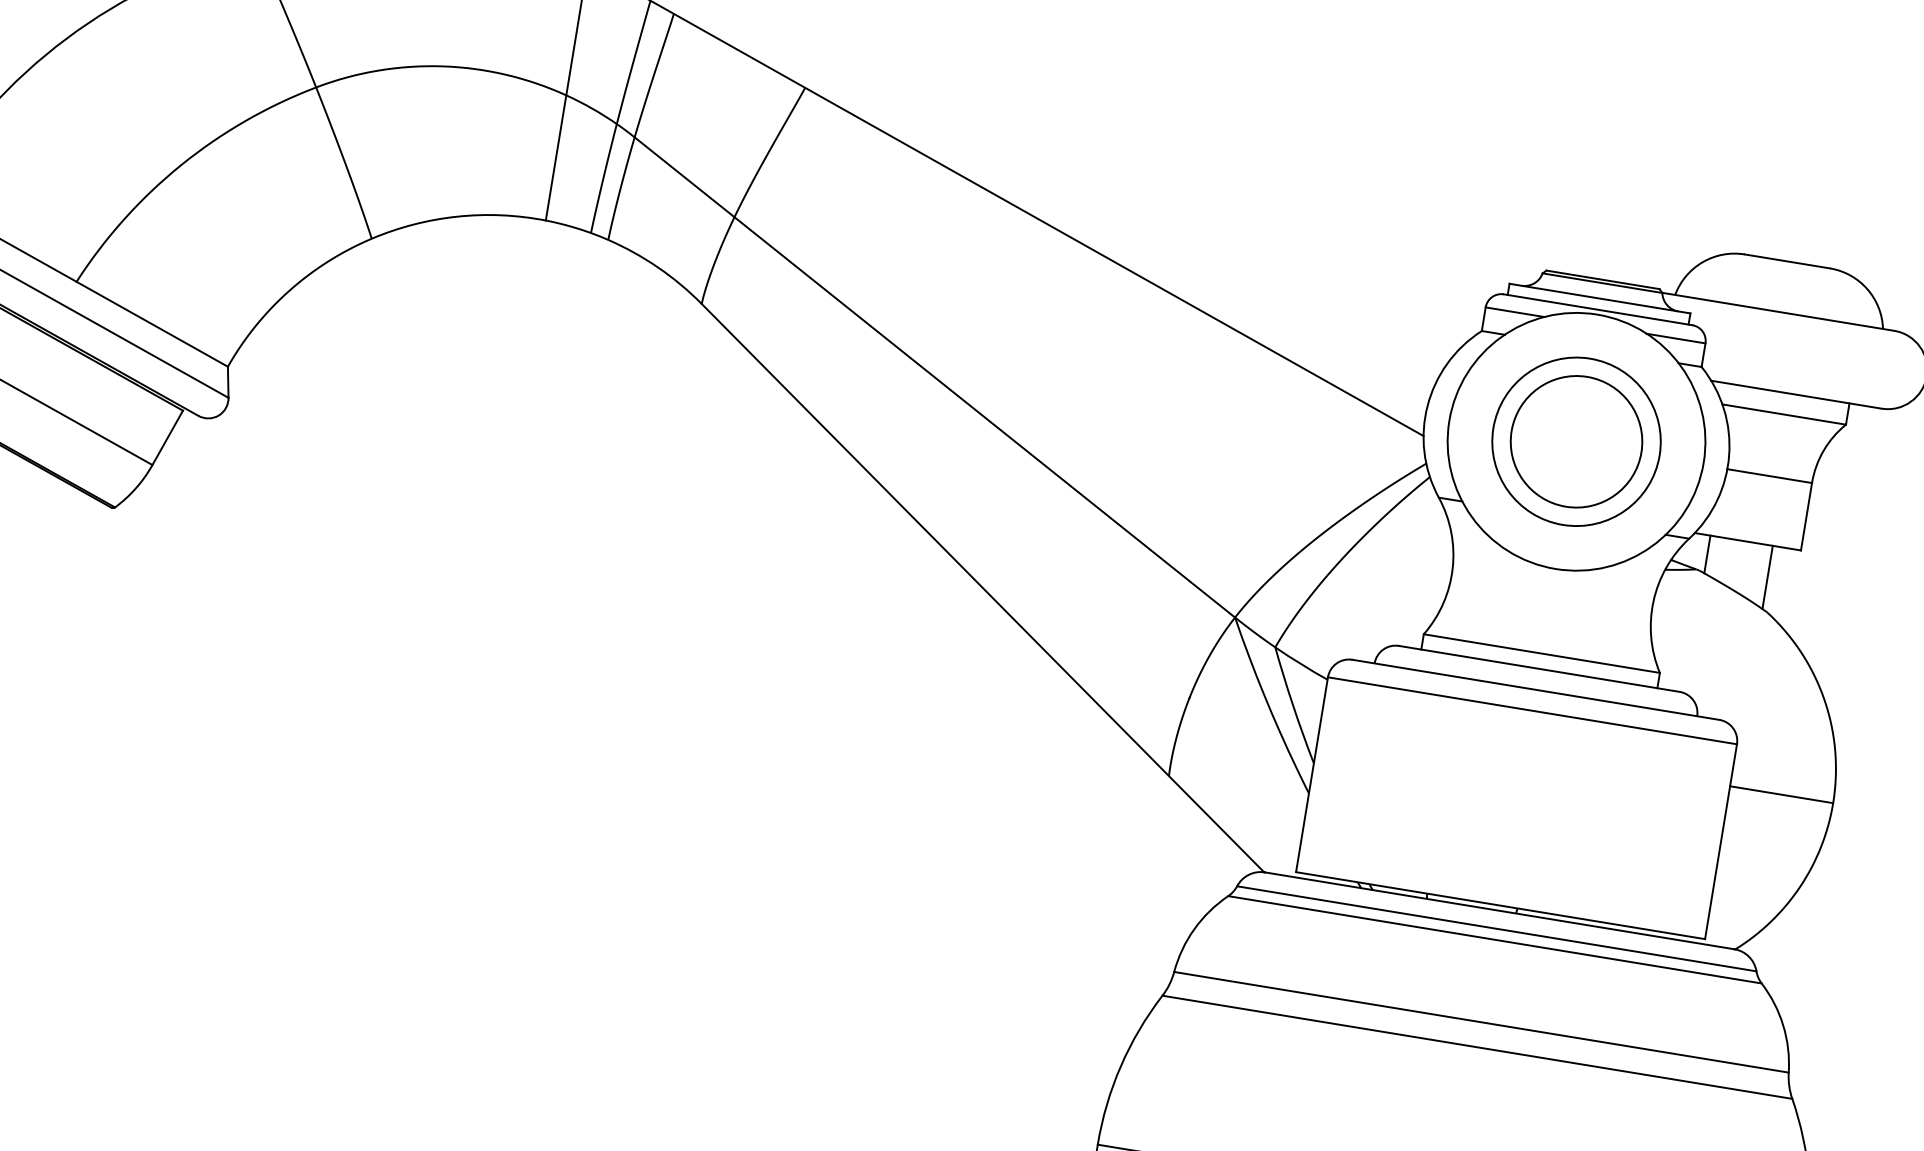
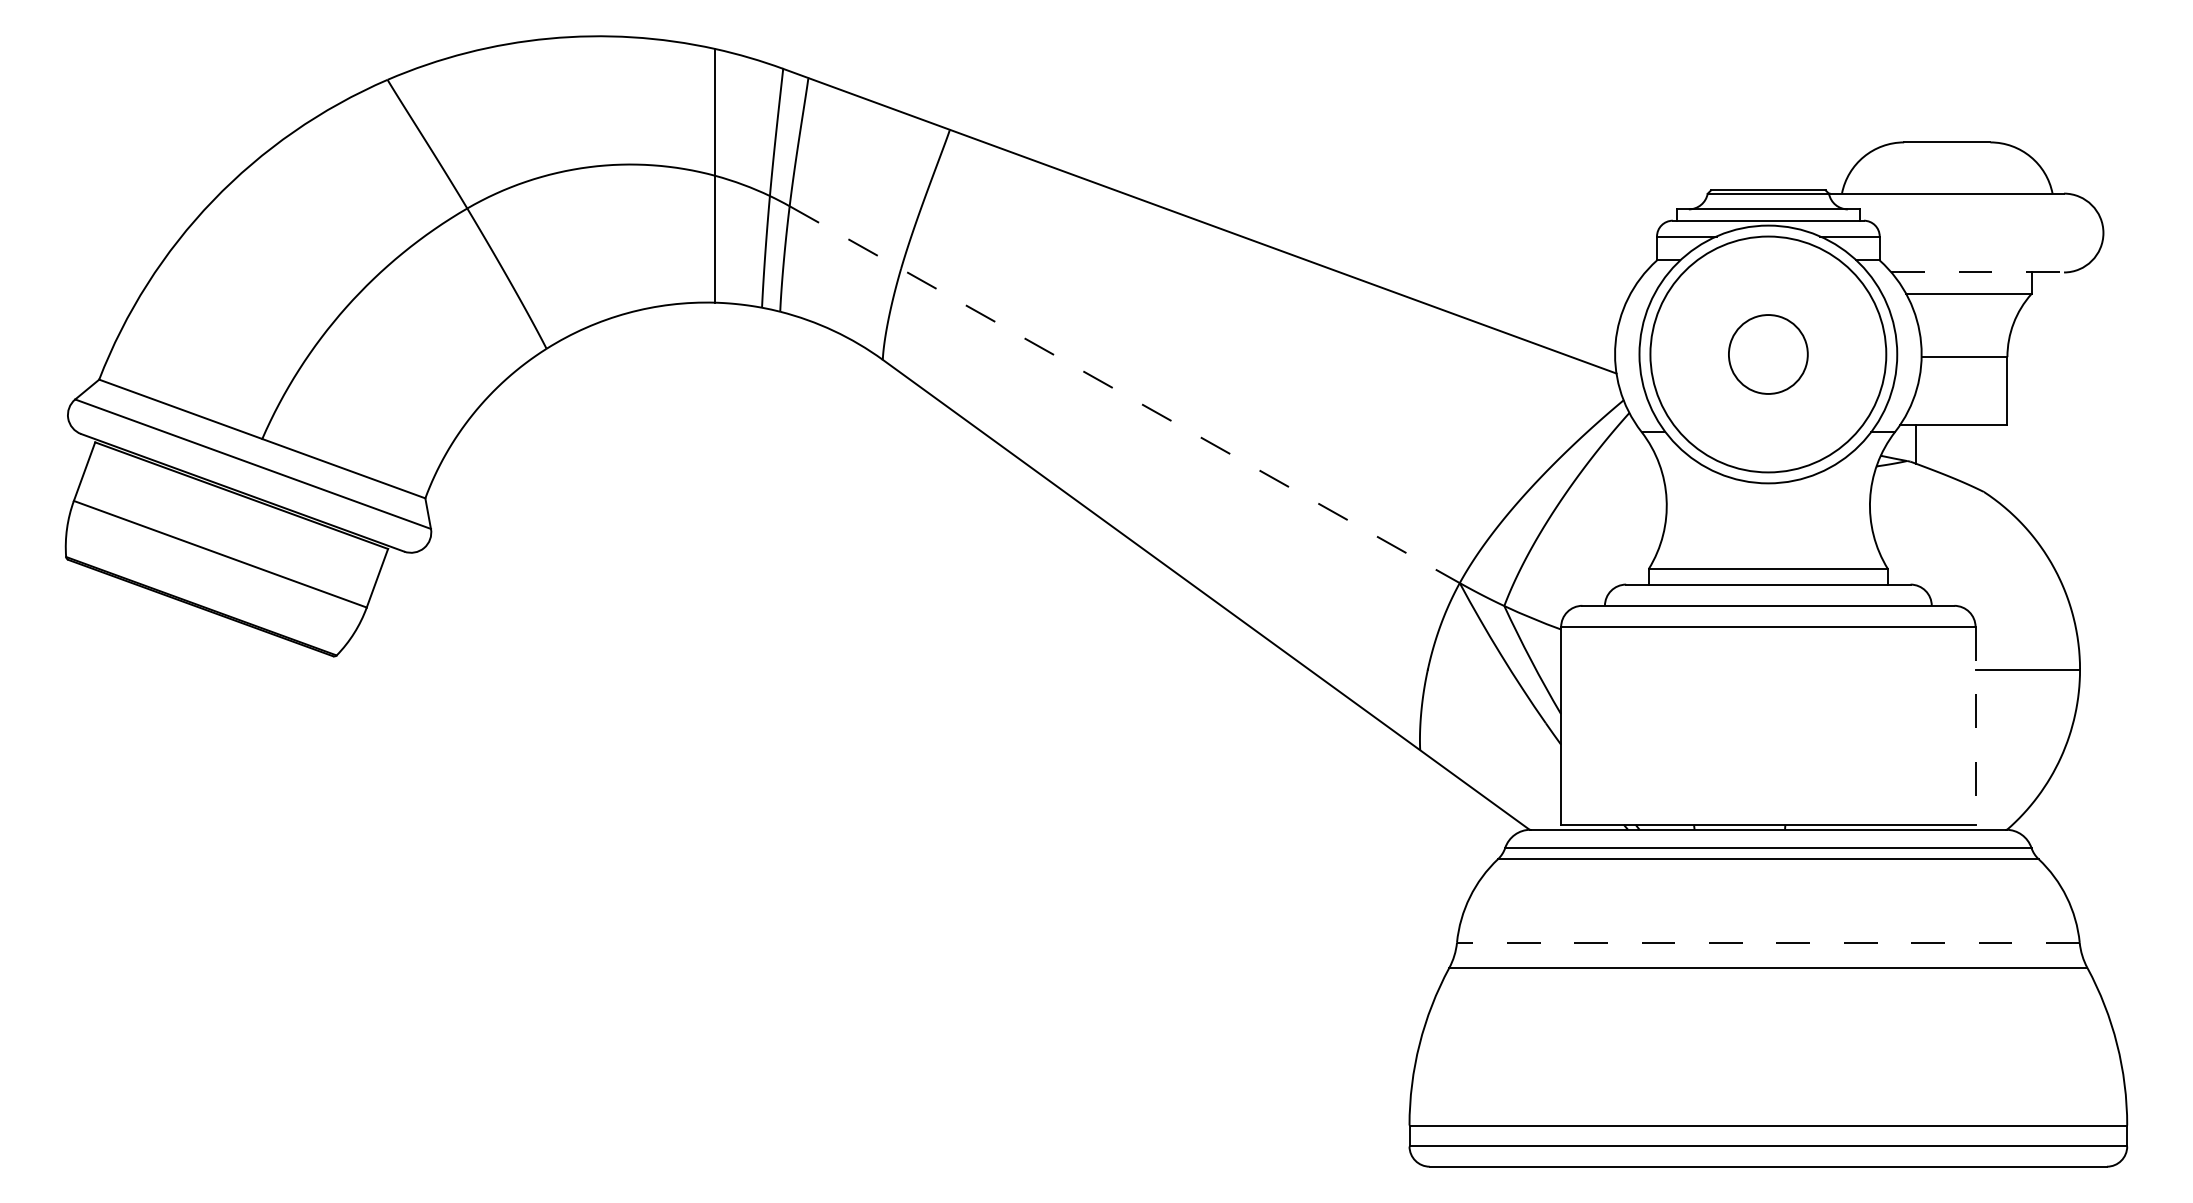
line: (935, 377) -> (1125, 394), solid -> dashed
line: (1797, 394) -> (1978, 272), solid -> dashed
circle: (1576, 441) -> (1768, 354), size x0.6
circle: (1576, 441) -> (1768, 354), size x1.4
line: (1767, 577) -> (1978, 457), removed
line: (1720, 841) -> (1975, 725), solid -> dashed
line: (1480, 1021) -> (1767, 942), solid -> dashed

